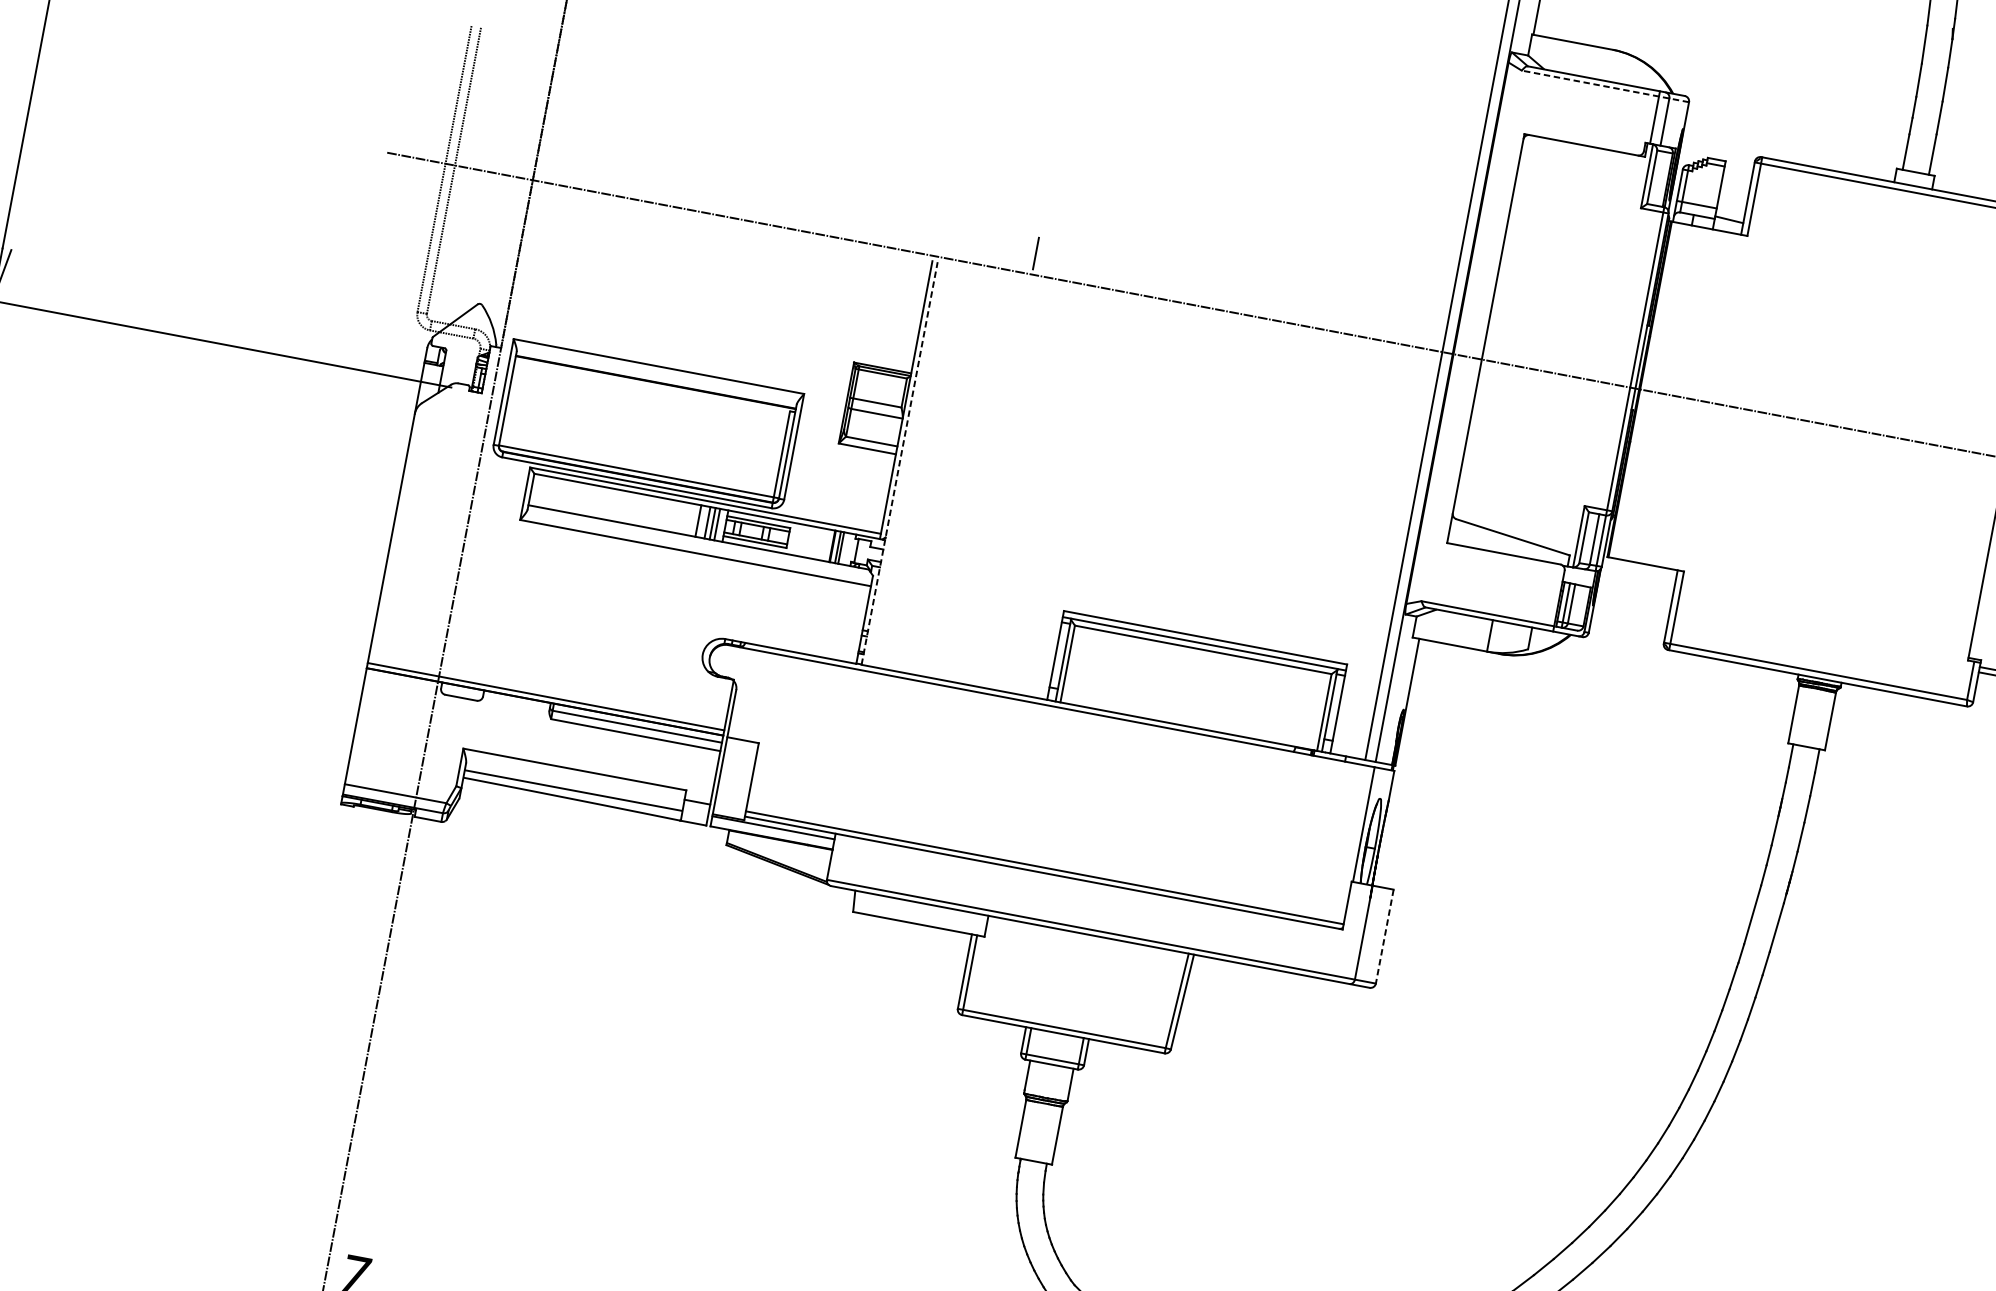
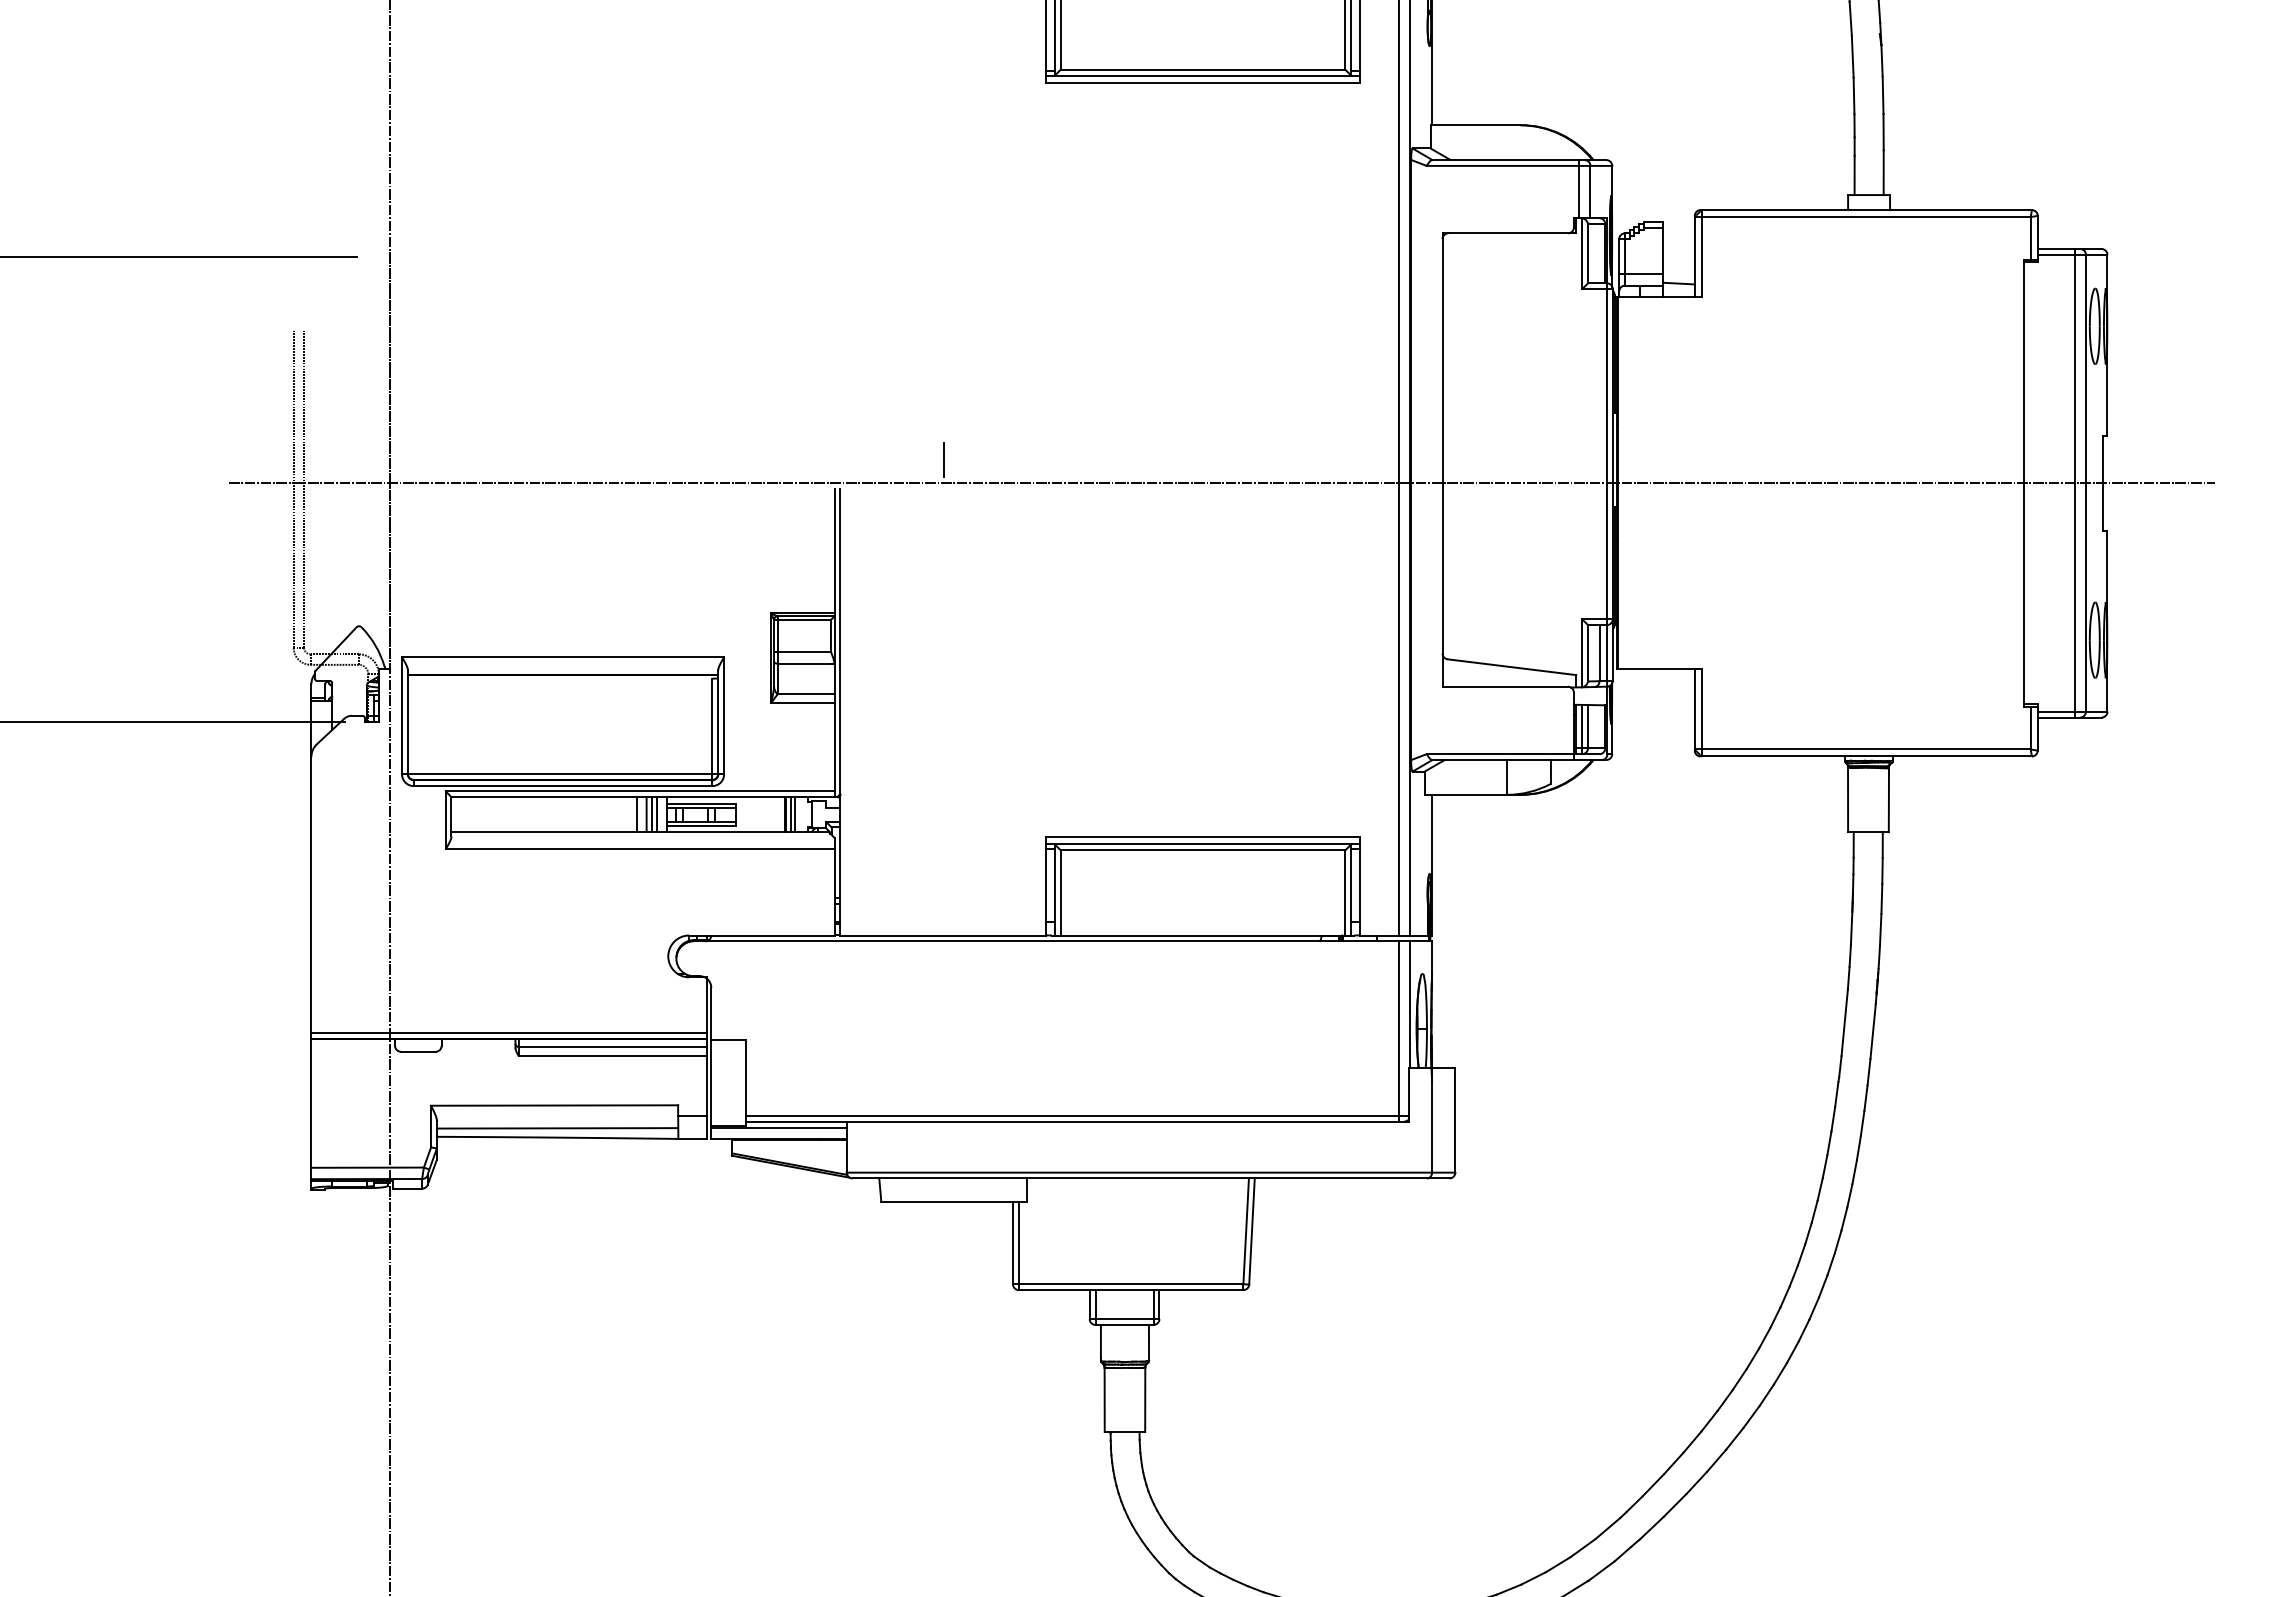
line: (1605, 86) -> (1519, 165), dashed -> solid
line: (899, 462) -> (840, 711), dashed -> solid
line: (1348, 846) -> (1398, 1031), added
line: (1384, 937) -> (1455, 1121), dashed -> solid

